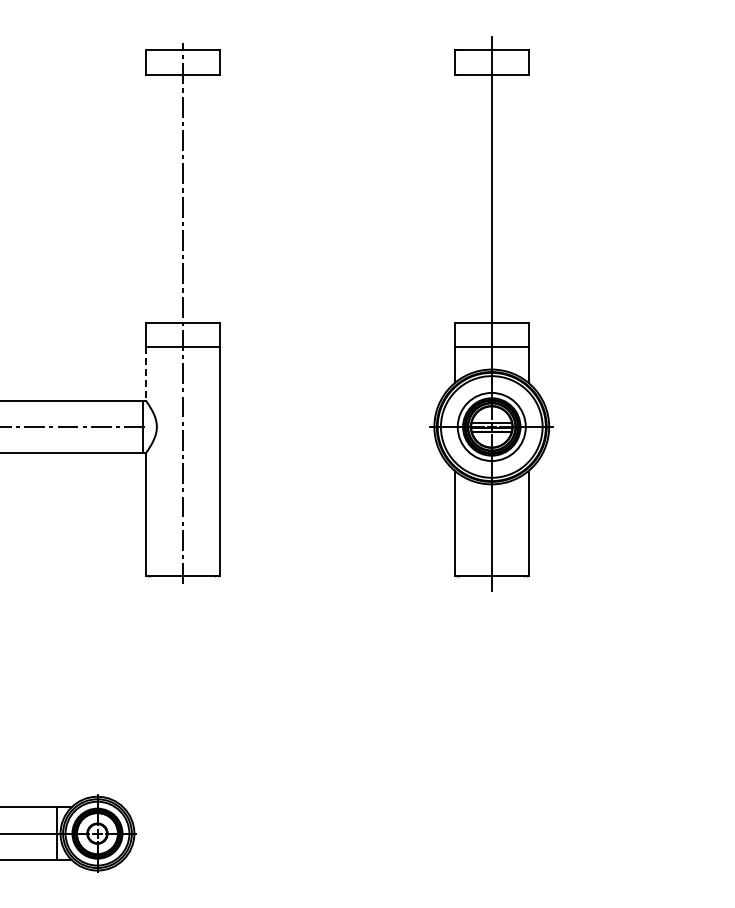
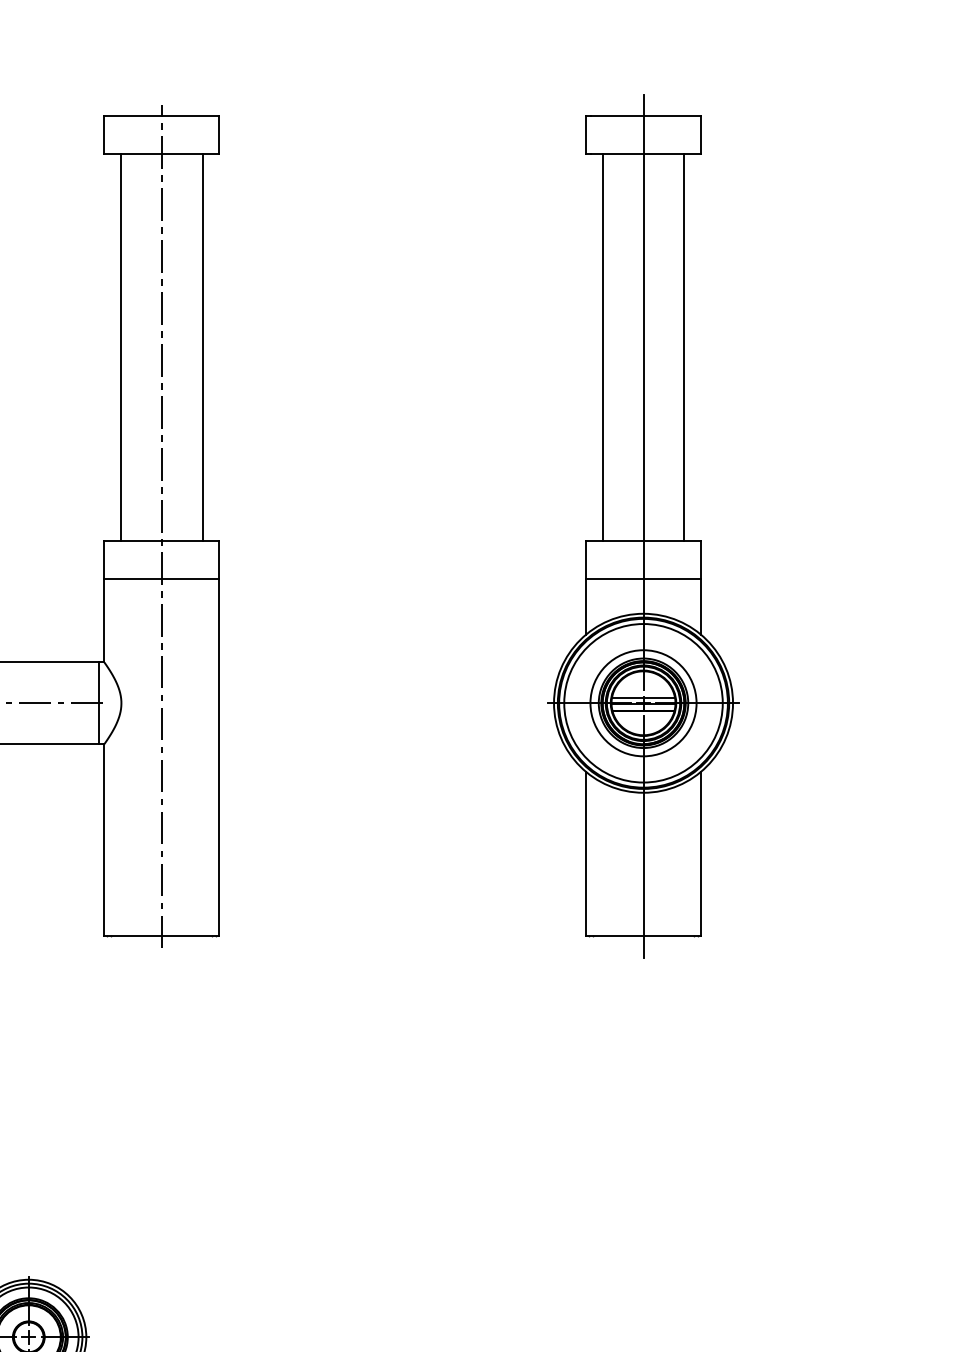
line: (156, 198) -> (120, 347), added
line: (209, 198) -> (203, 347), added
line: (465, 198) -> (602, 347), added
line: (518, 198) -> (685, 347), added
line: (145, 374) -> (103, 621), dashed -> solid

